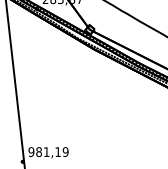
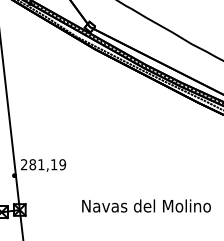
text: (30, 151) -> (23, 164), 981,19 -> 281,19

